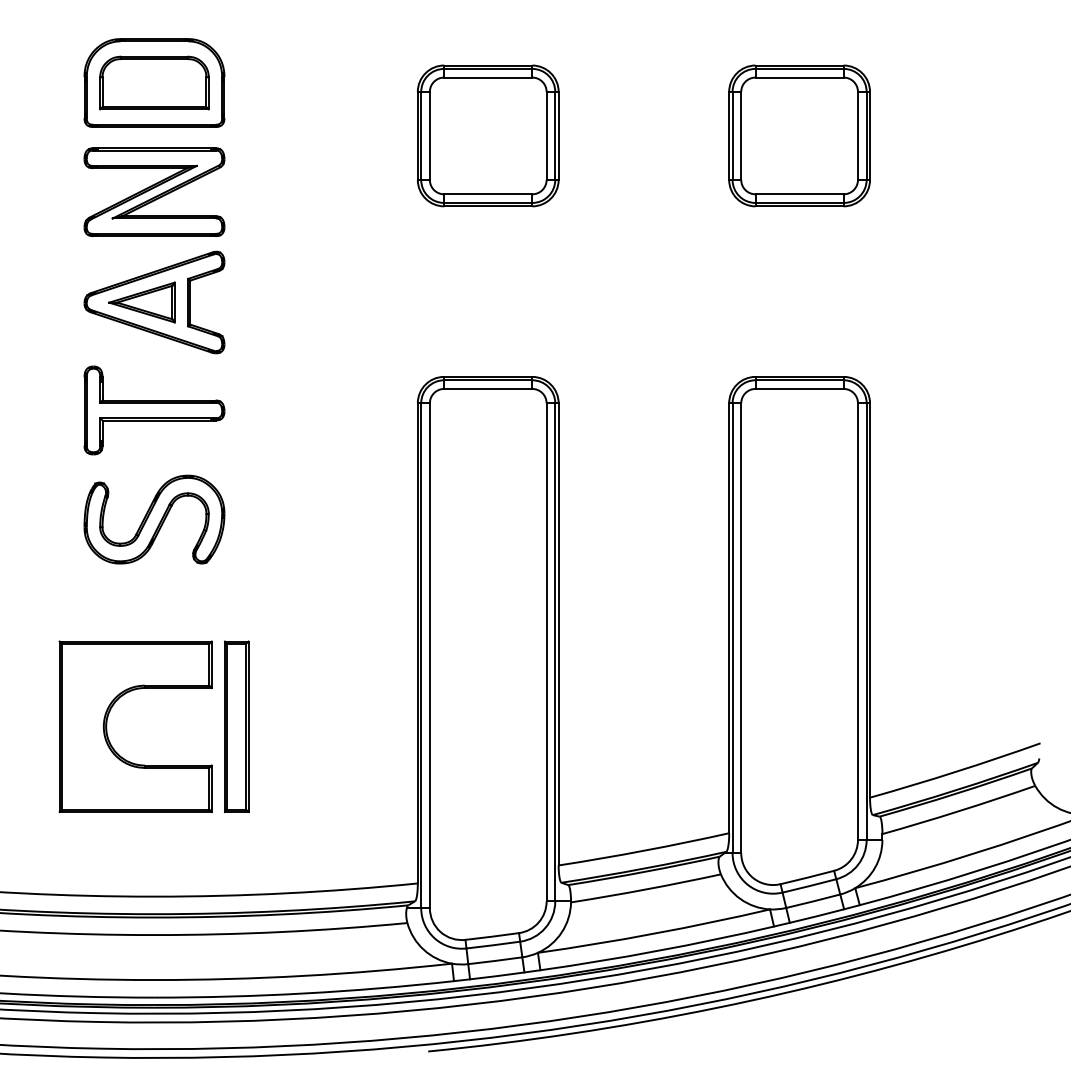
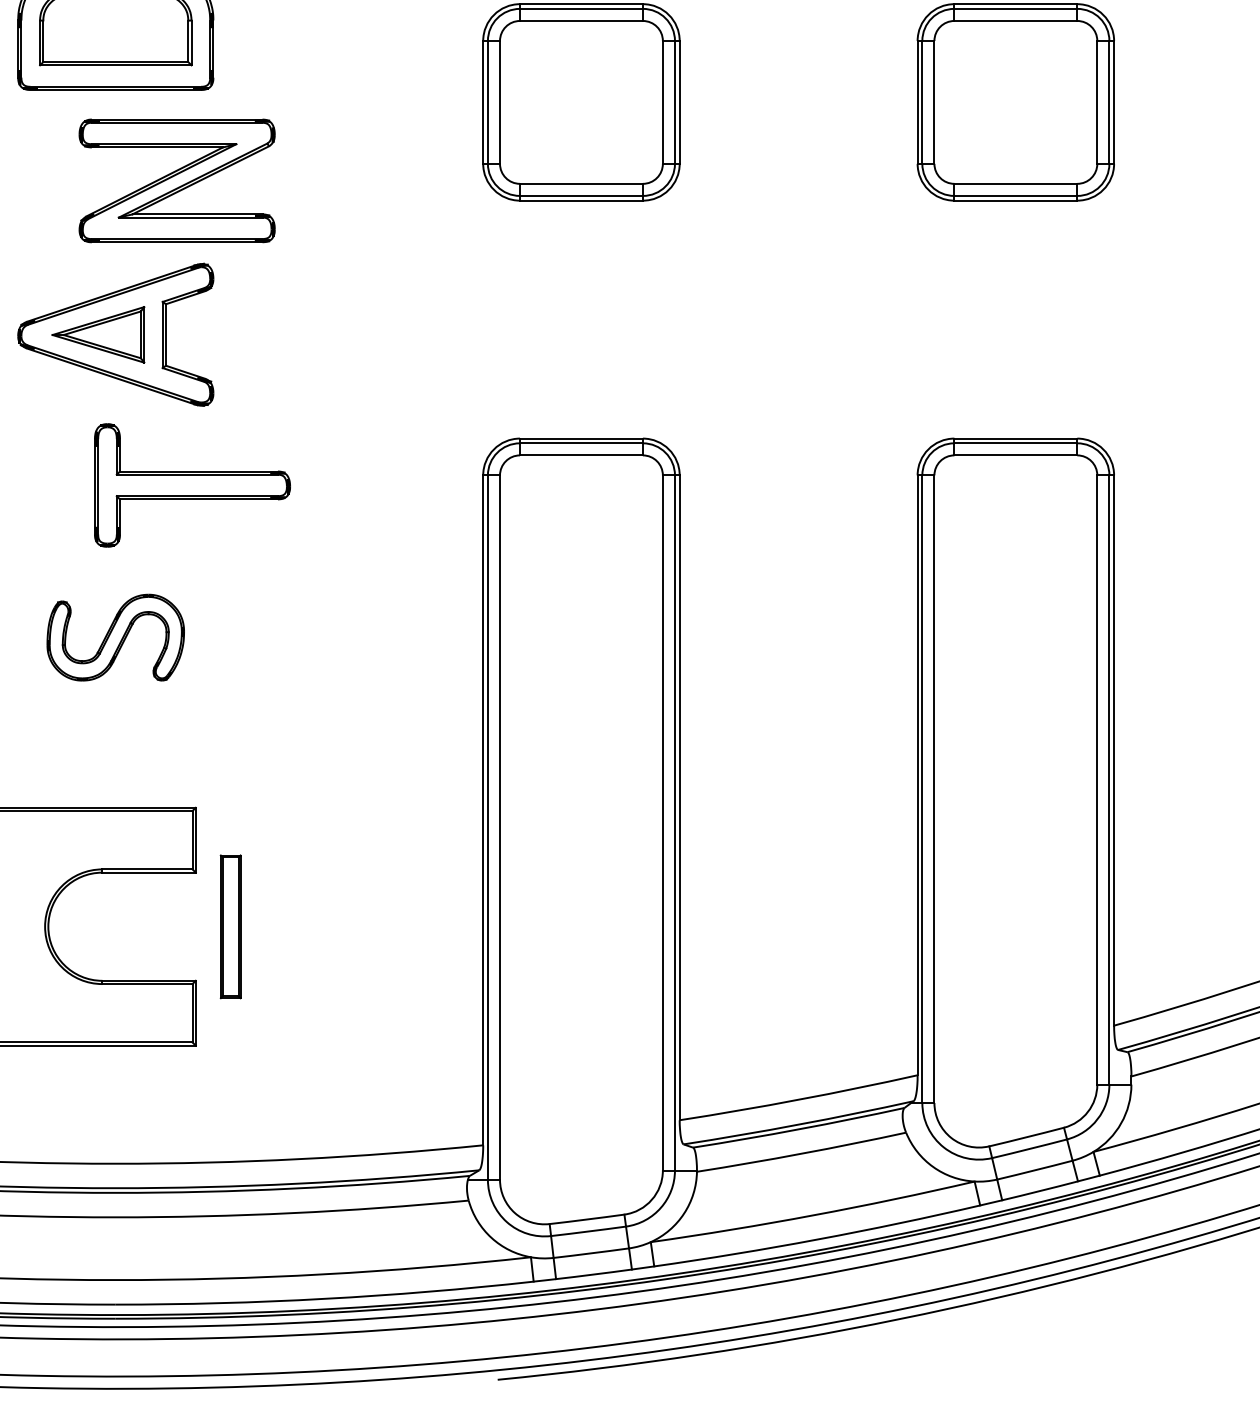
part: (154, 192) -> (177, 181), moved
part: (154, 410) -> (192, 485), moved
part: (154, 519) -> (115, 637), size x0.7
part: (236, 726) -> (230, 926), size x0.6

